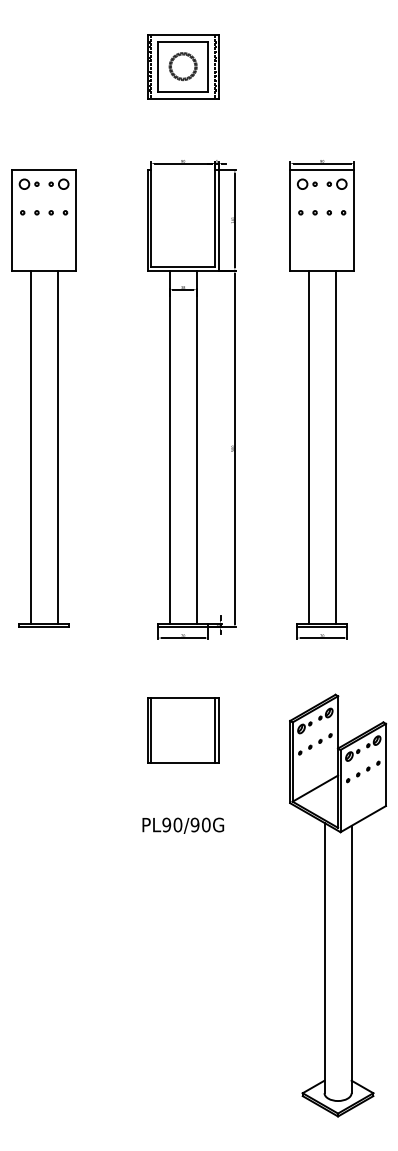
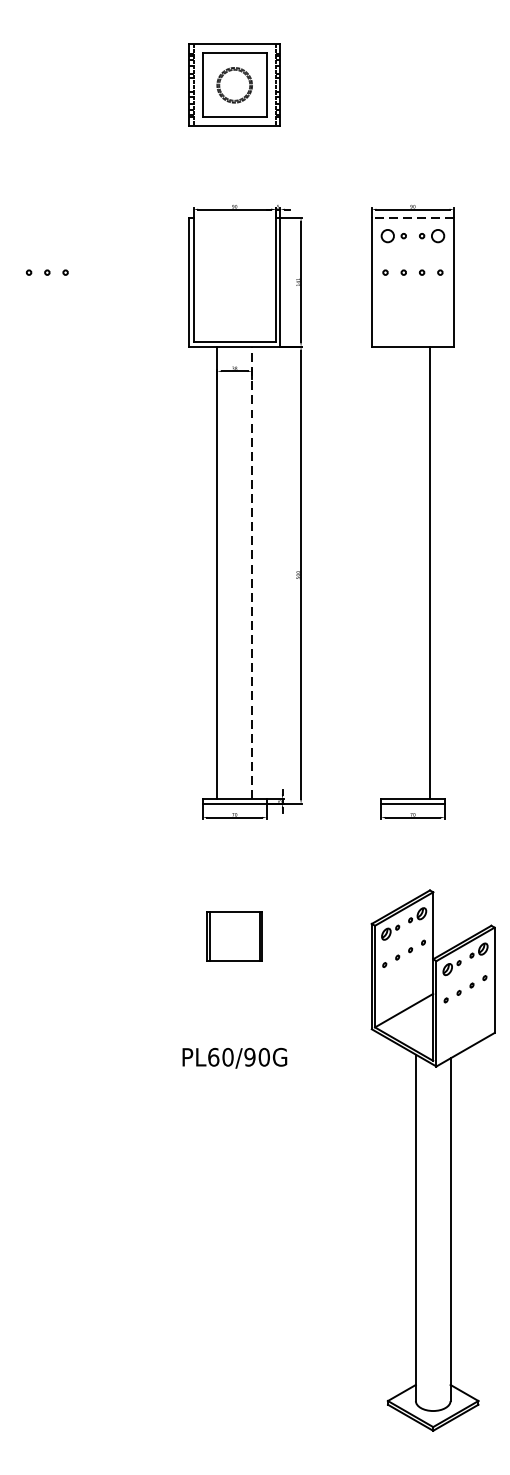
line: (321, 170) -> (411, 218), solid -> dashed
part: (43, 398) -> (55, 510), removed
line: (308, 446) -> (395, 572), removed
line: (196, 447) -> (251, 573), solid -> dashed
part: (183, 730) -> (235, 936), size x0.6
text: (166, 824) -> (213, 1056), PL90/90G -> PL60/90G

